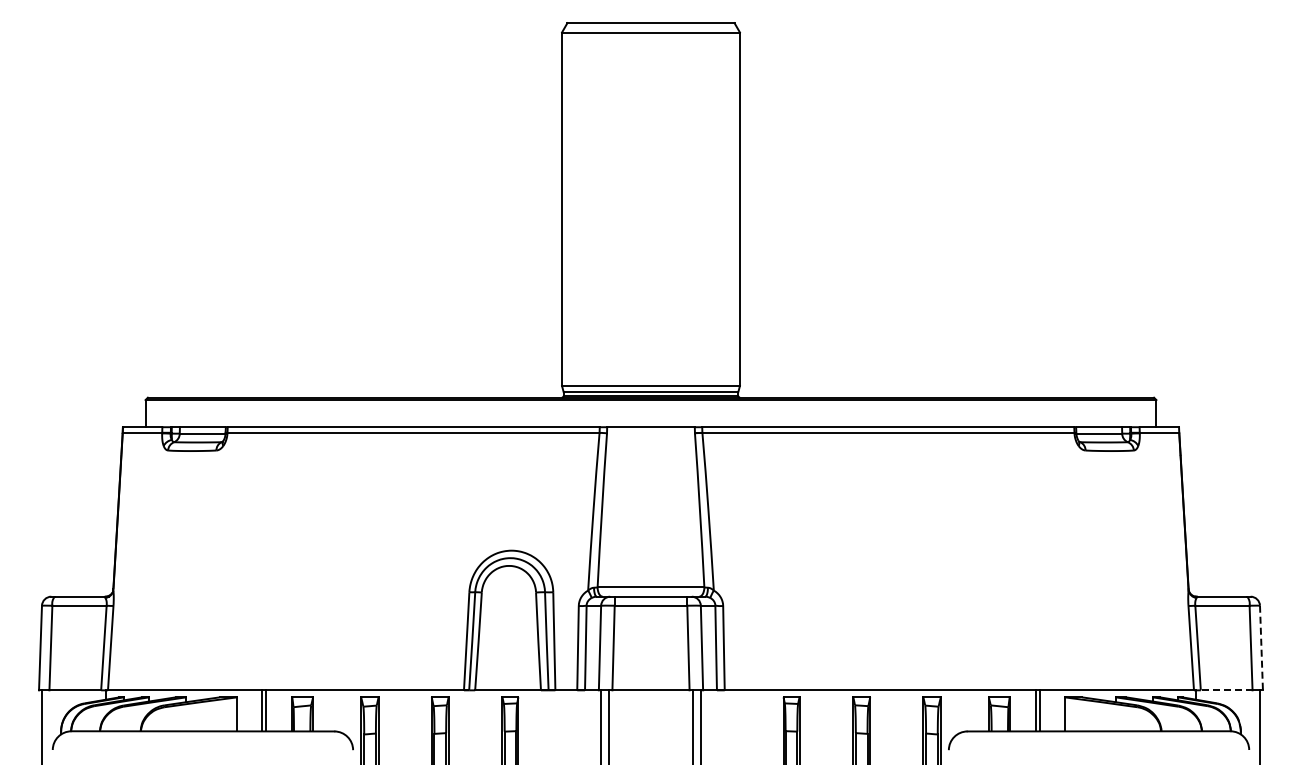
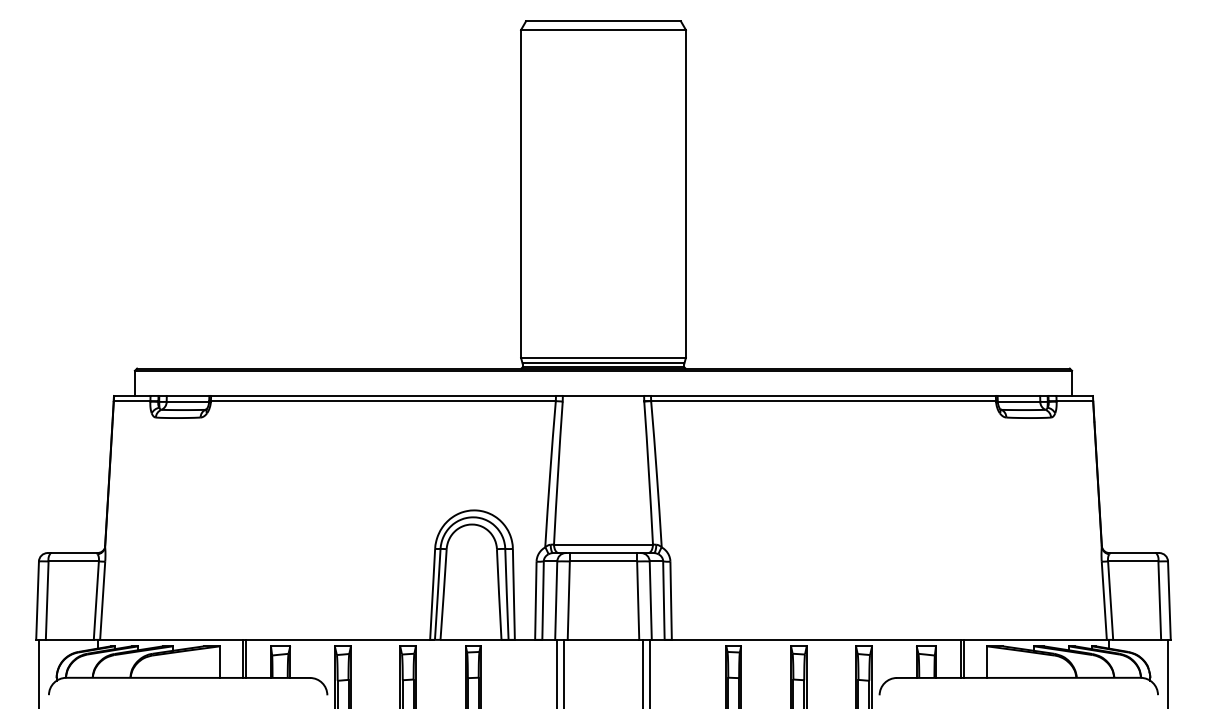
line: (1261, 648) -> (1169, 601), dashed -> solid
line: (1226, 690) -> (1136, 640), dashed -> solid

